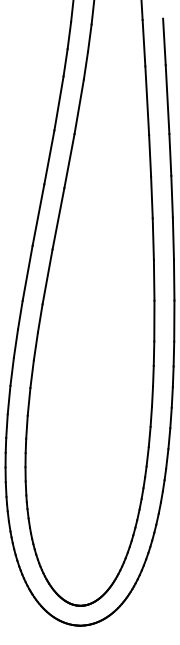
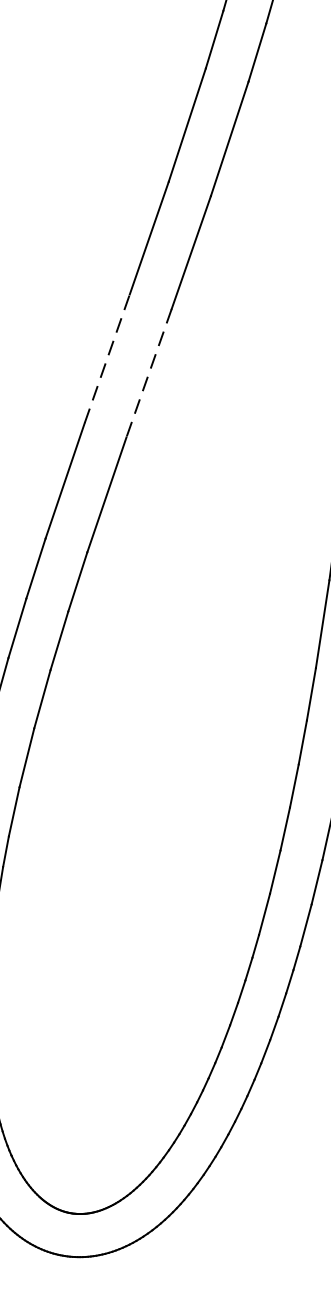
line: (38, 214) -> (107, 357), solid -> dashed
line: (58, 219) -> (148, 374), solid -> dashed

